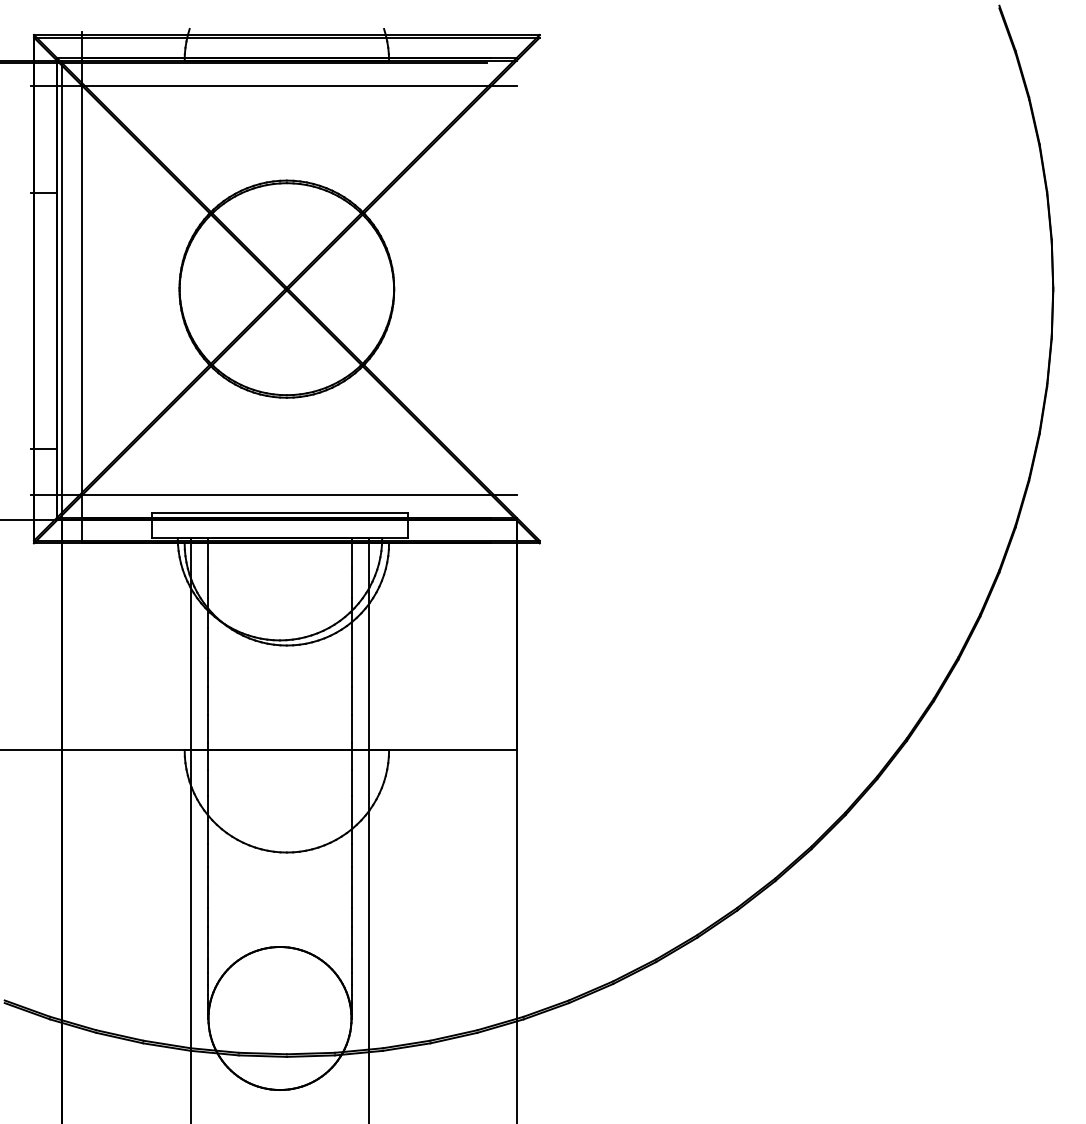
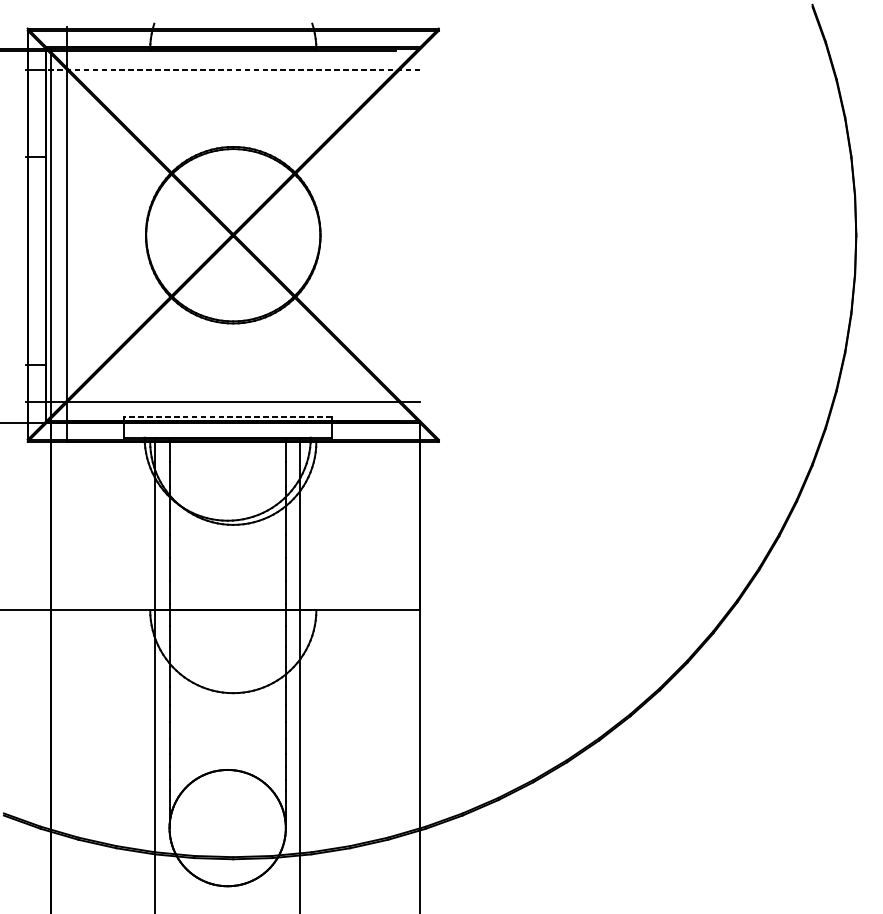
line: (286, 86) -> (232, 70), solid -> dashed
line: (280, 512) -> (228, 416), solid -> dashed

